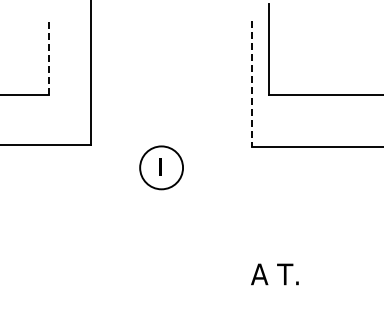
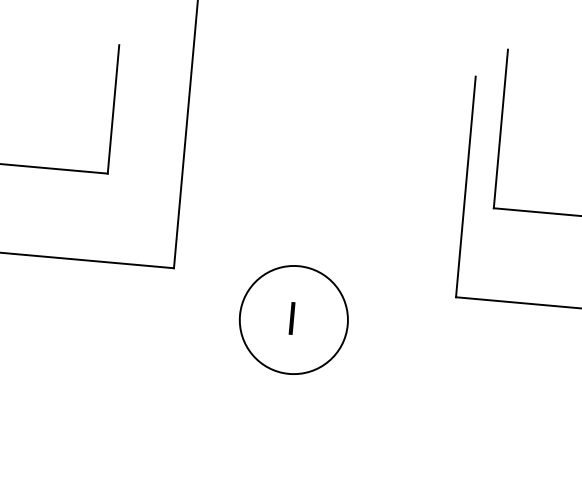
line: (49, 58) -> (114, 110), dashed -> solid
line: (251, 84) -> (465, 187), dashed -> solid
circle: (161, 167) -> (293, 319), size x1.43

